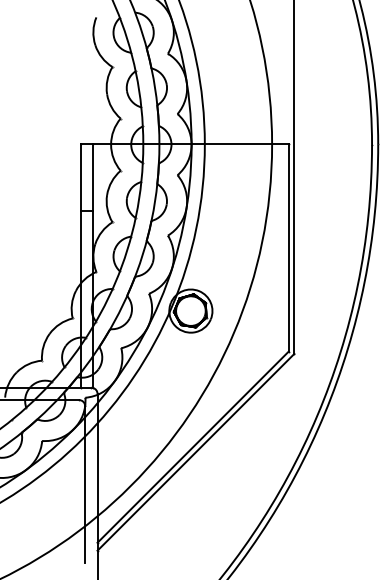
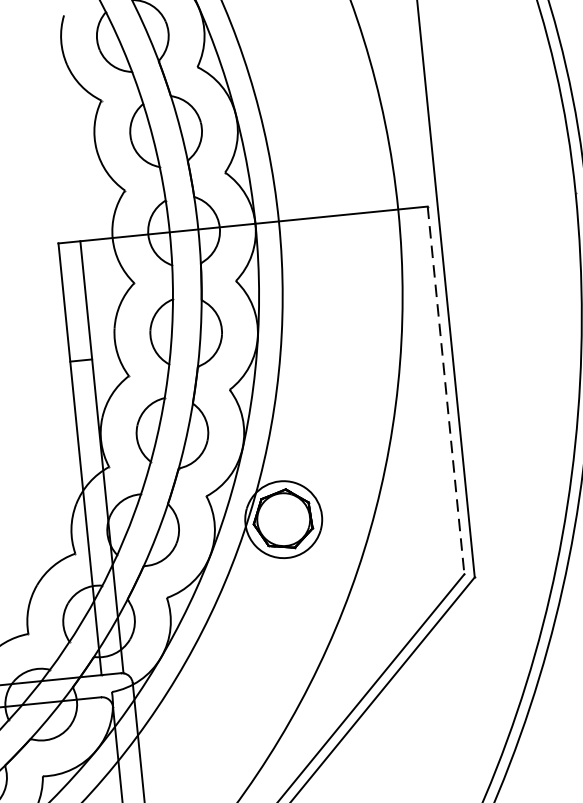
line: (288, 248) -> (445, 391), solid -> dashed

